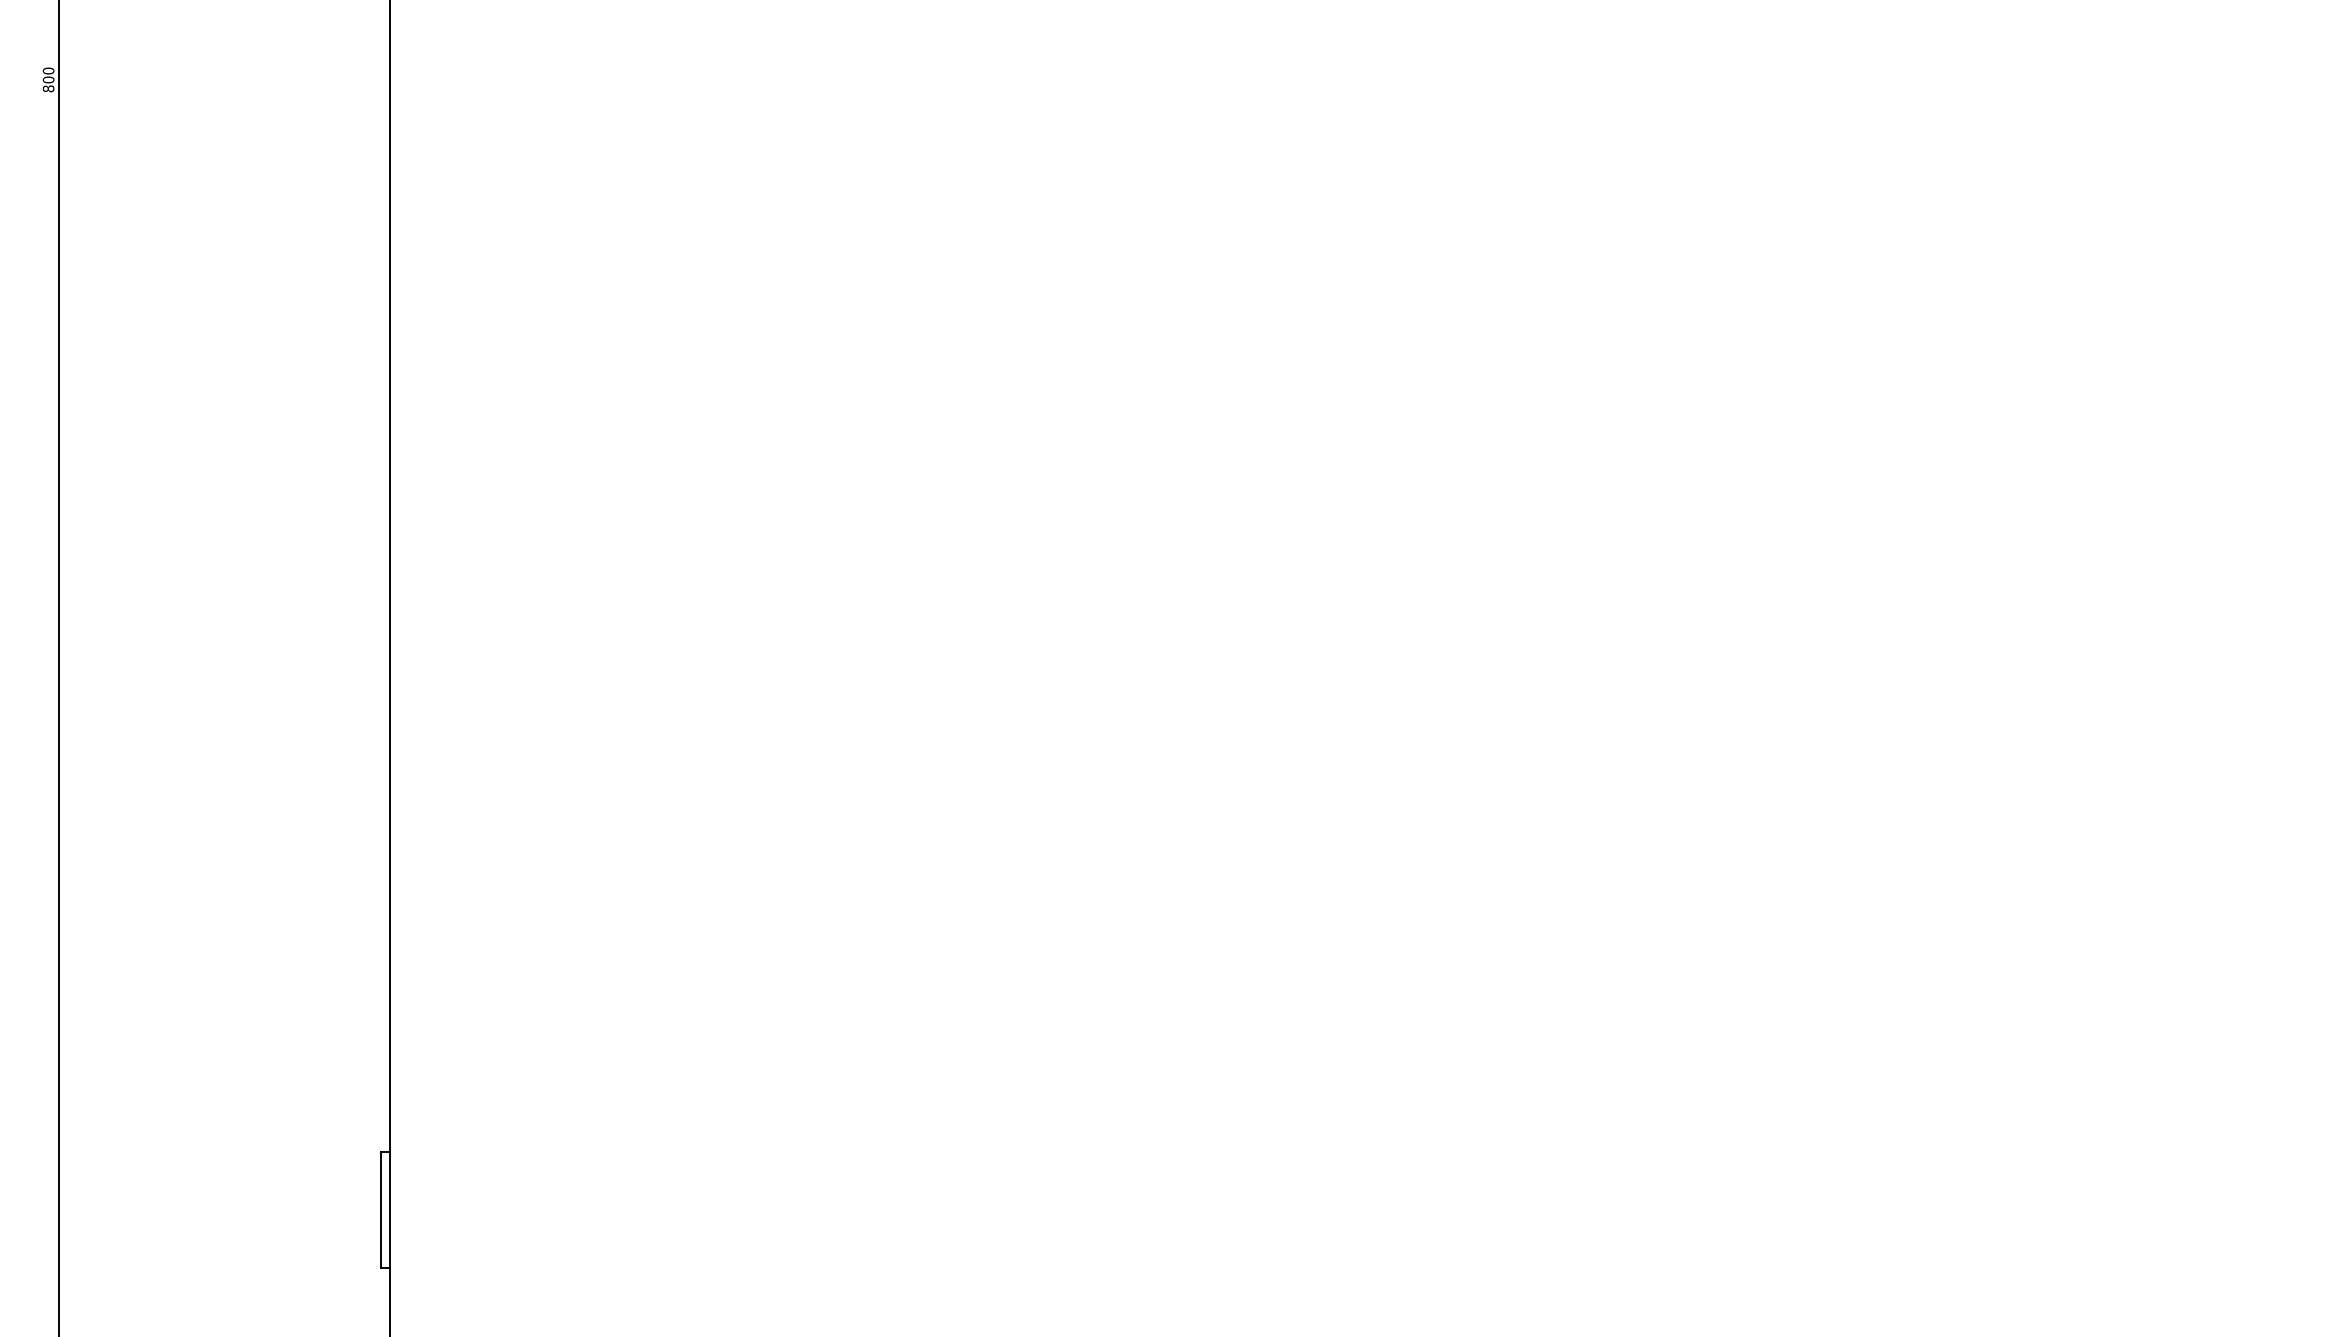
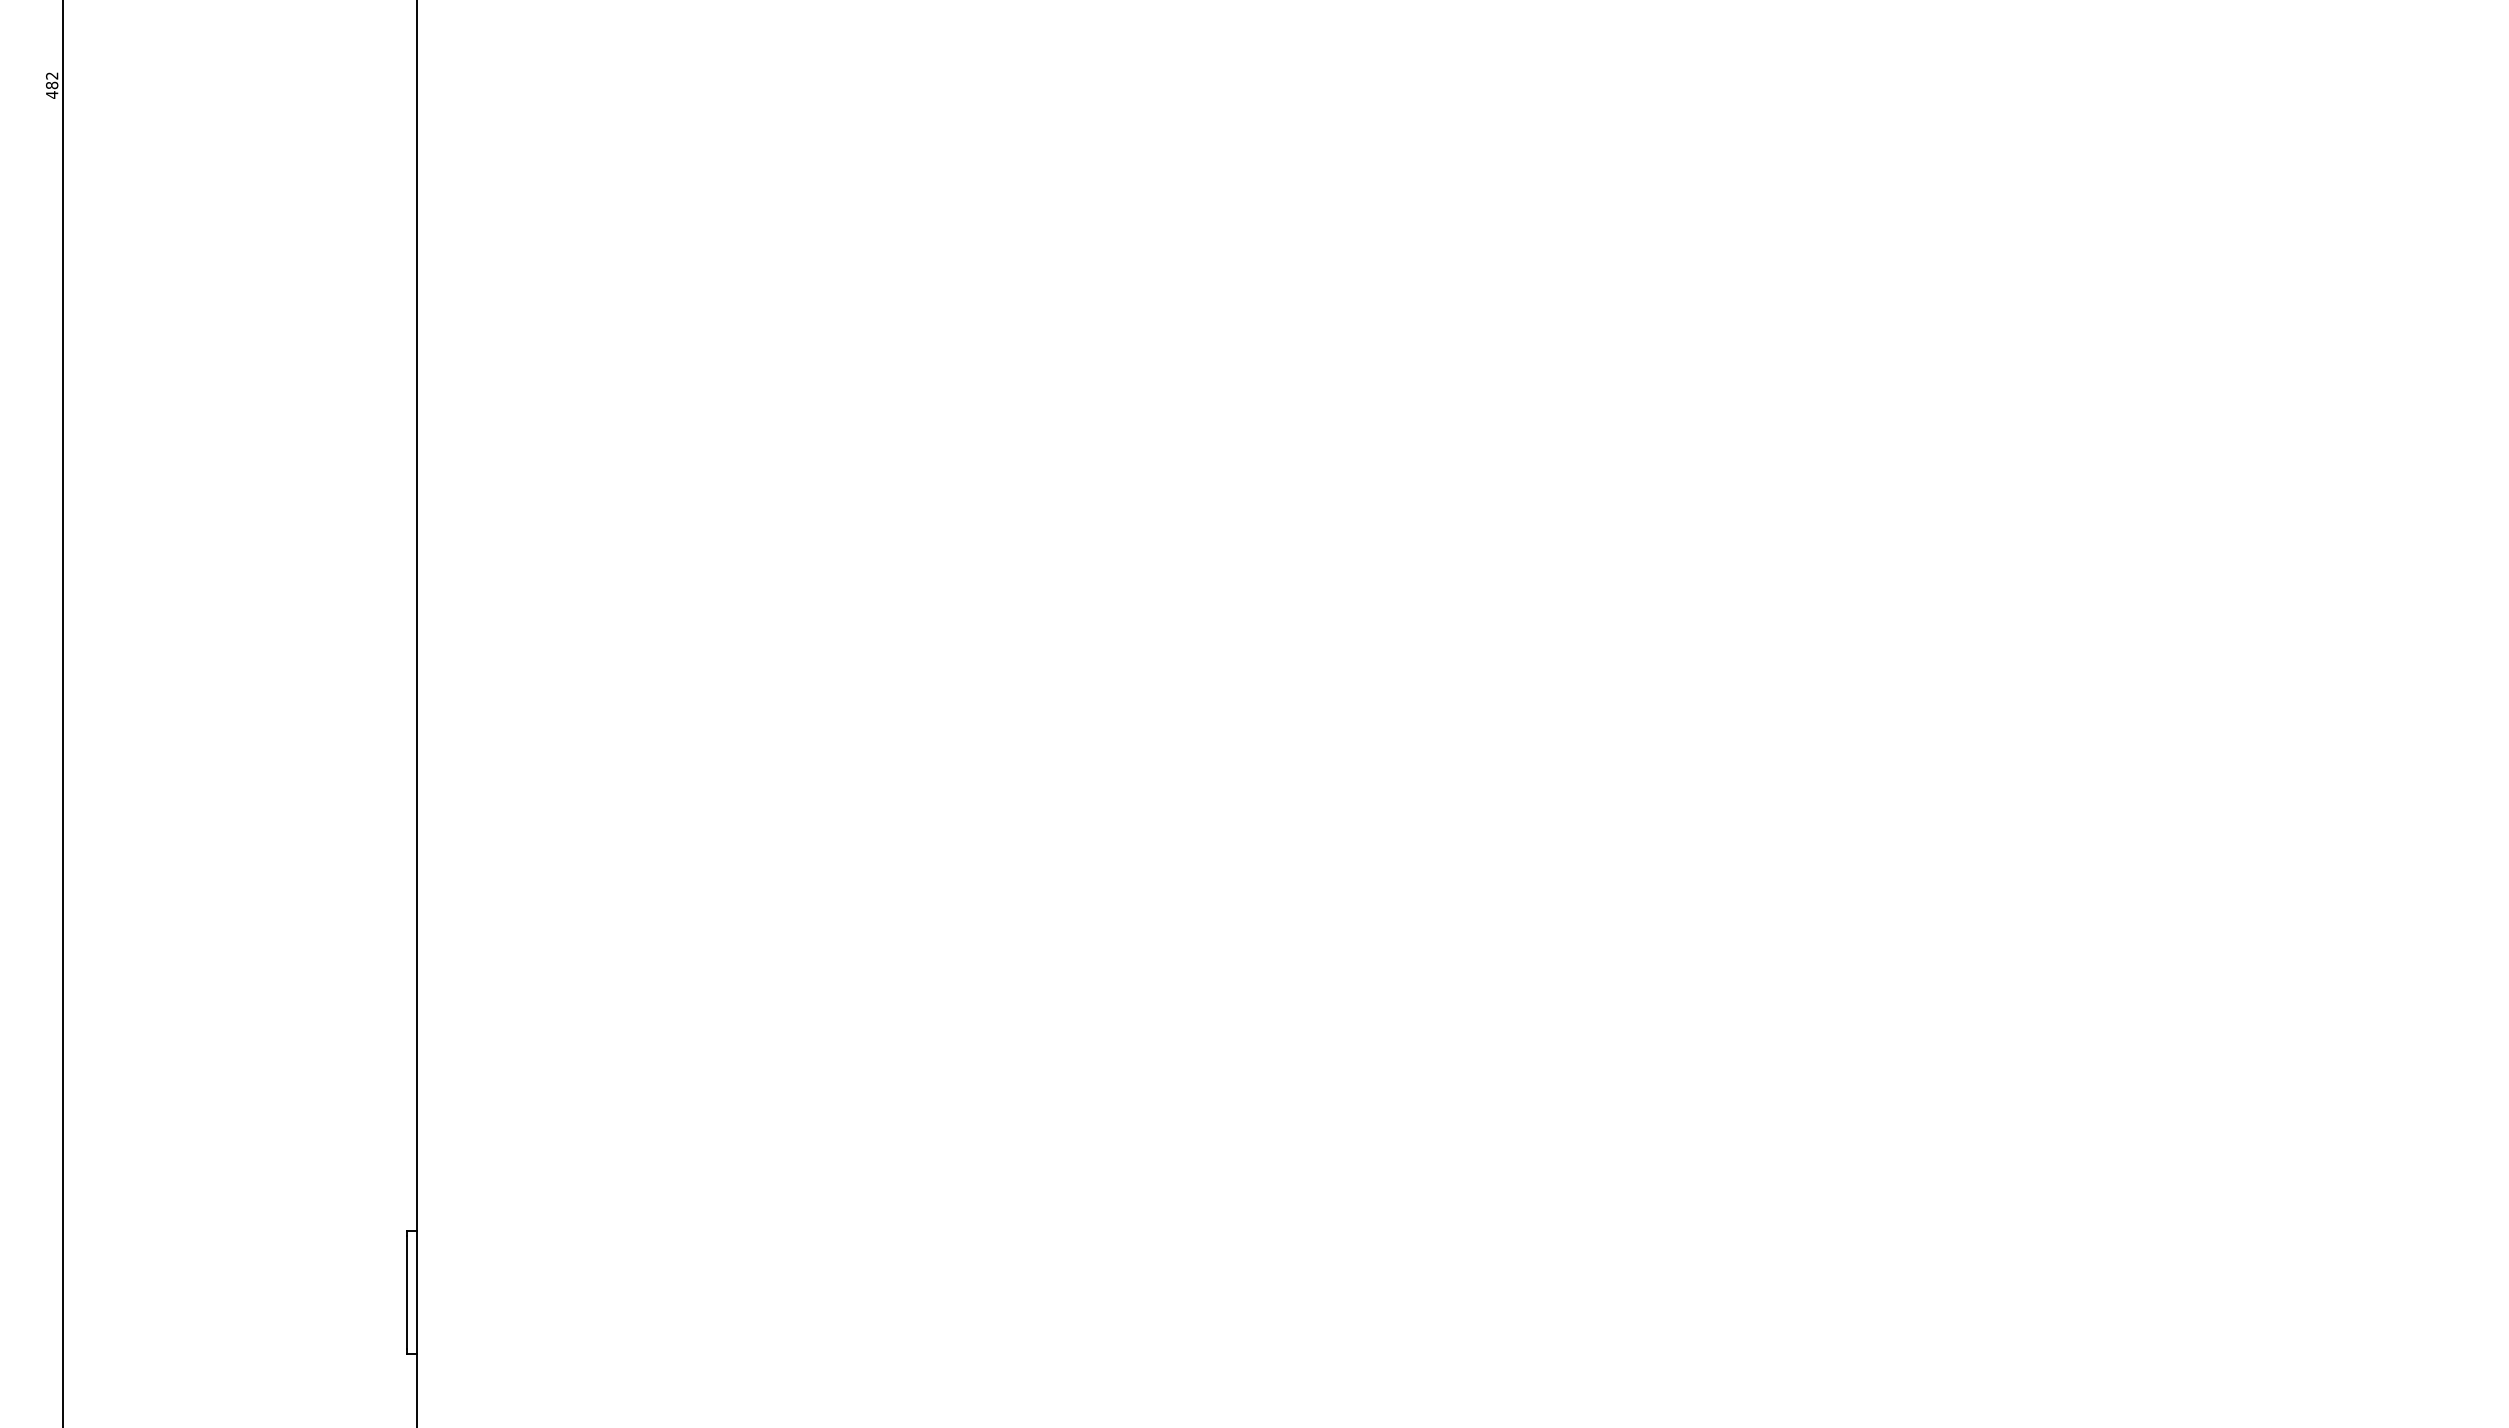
text: (48, 79) -> (52, 85), 800 -> 482

